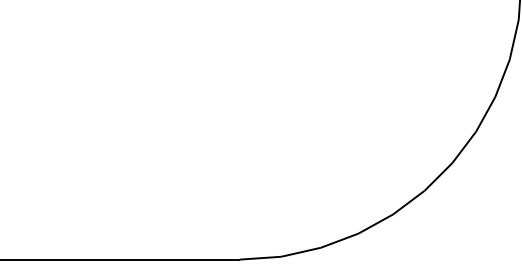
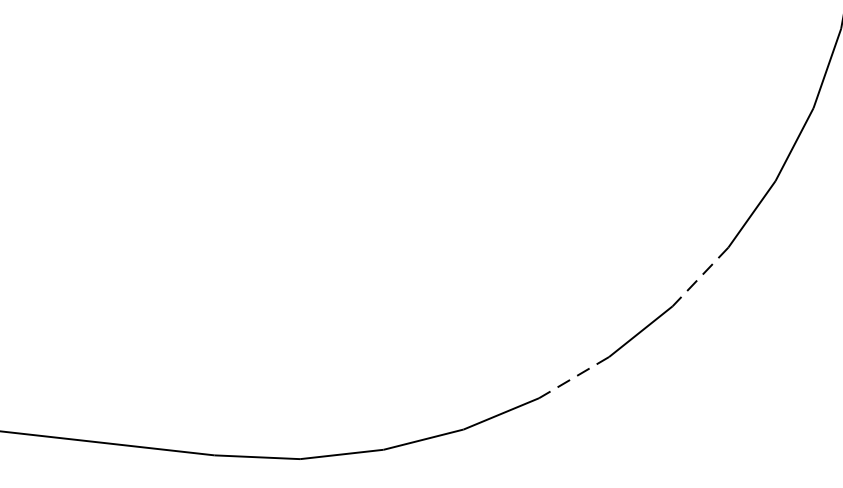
line: (464, 147) -> (700, 277), solid -> dashed
line: (408, 202) -> (573, 377), solid -> dashed

